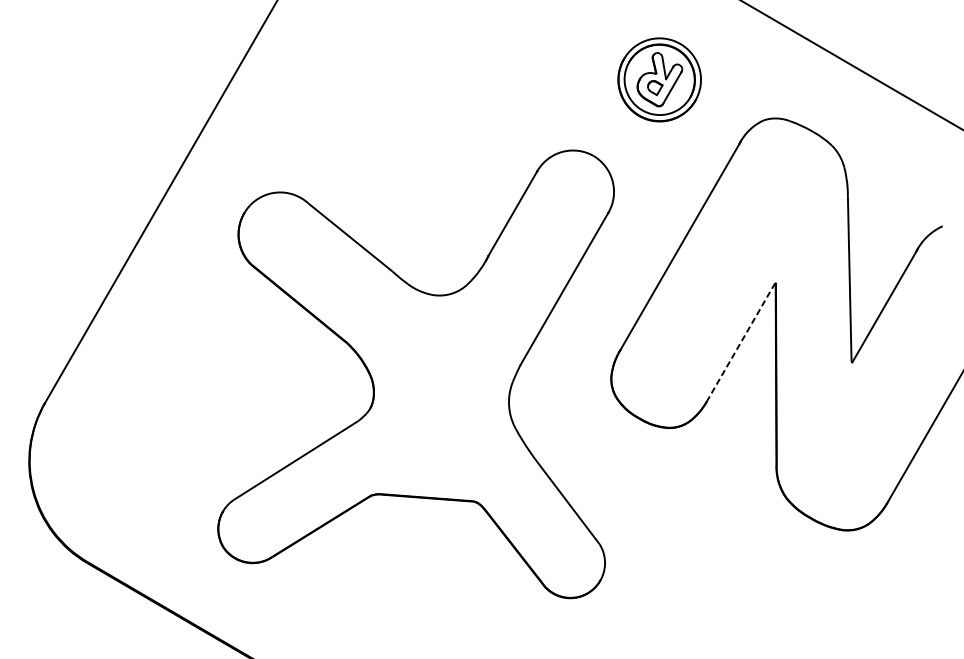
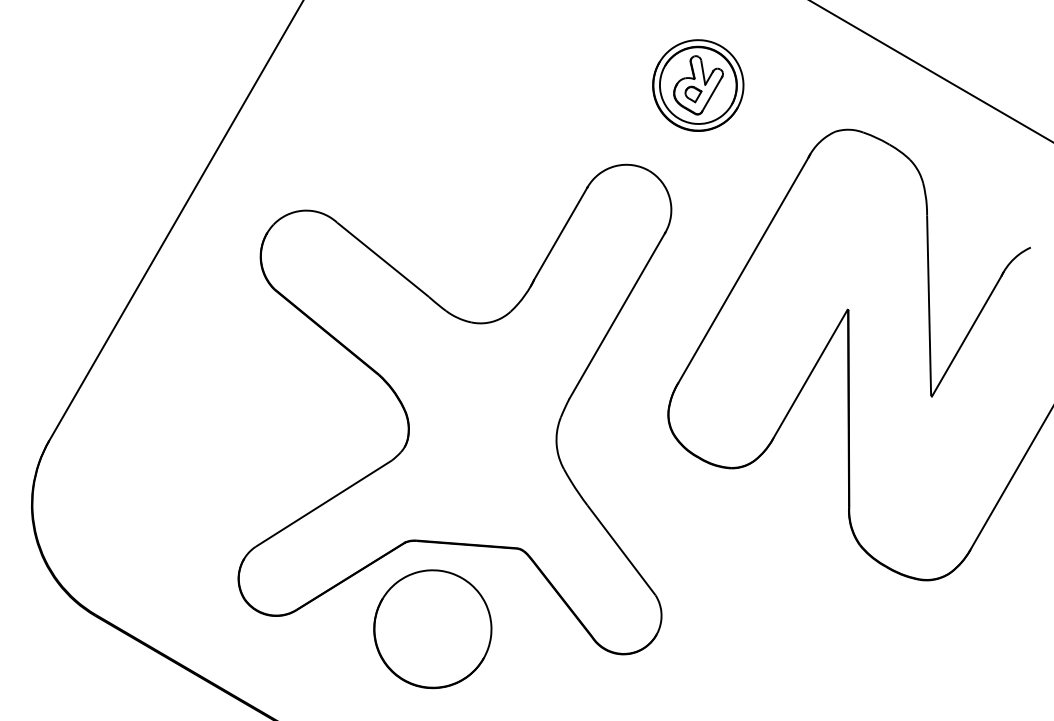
part: (659, 79) -> (698, 85), moved
line: (741, 341) -> (810, 373), dashed -> solid
part: (395, 575) -> (432, 629), added

